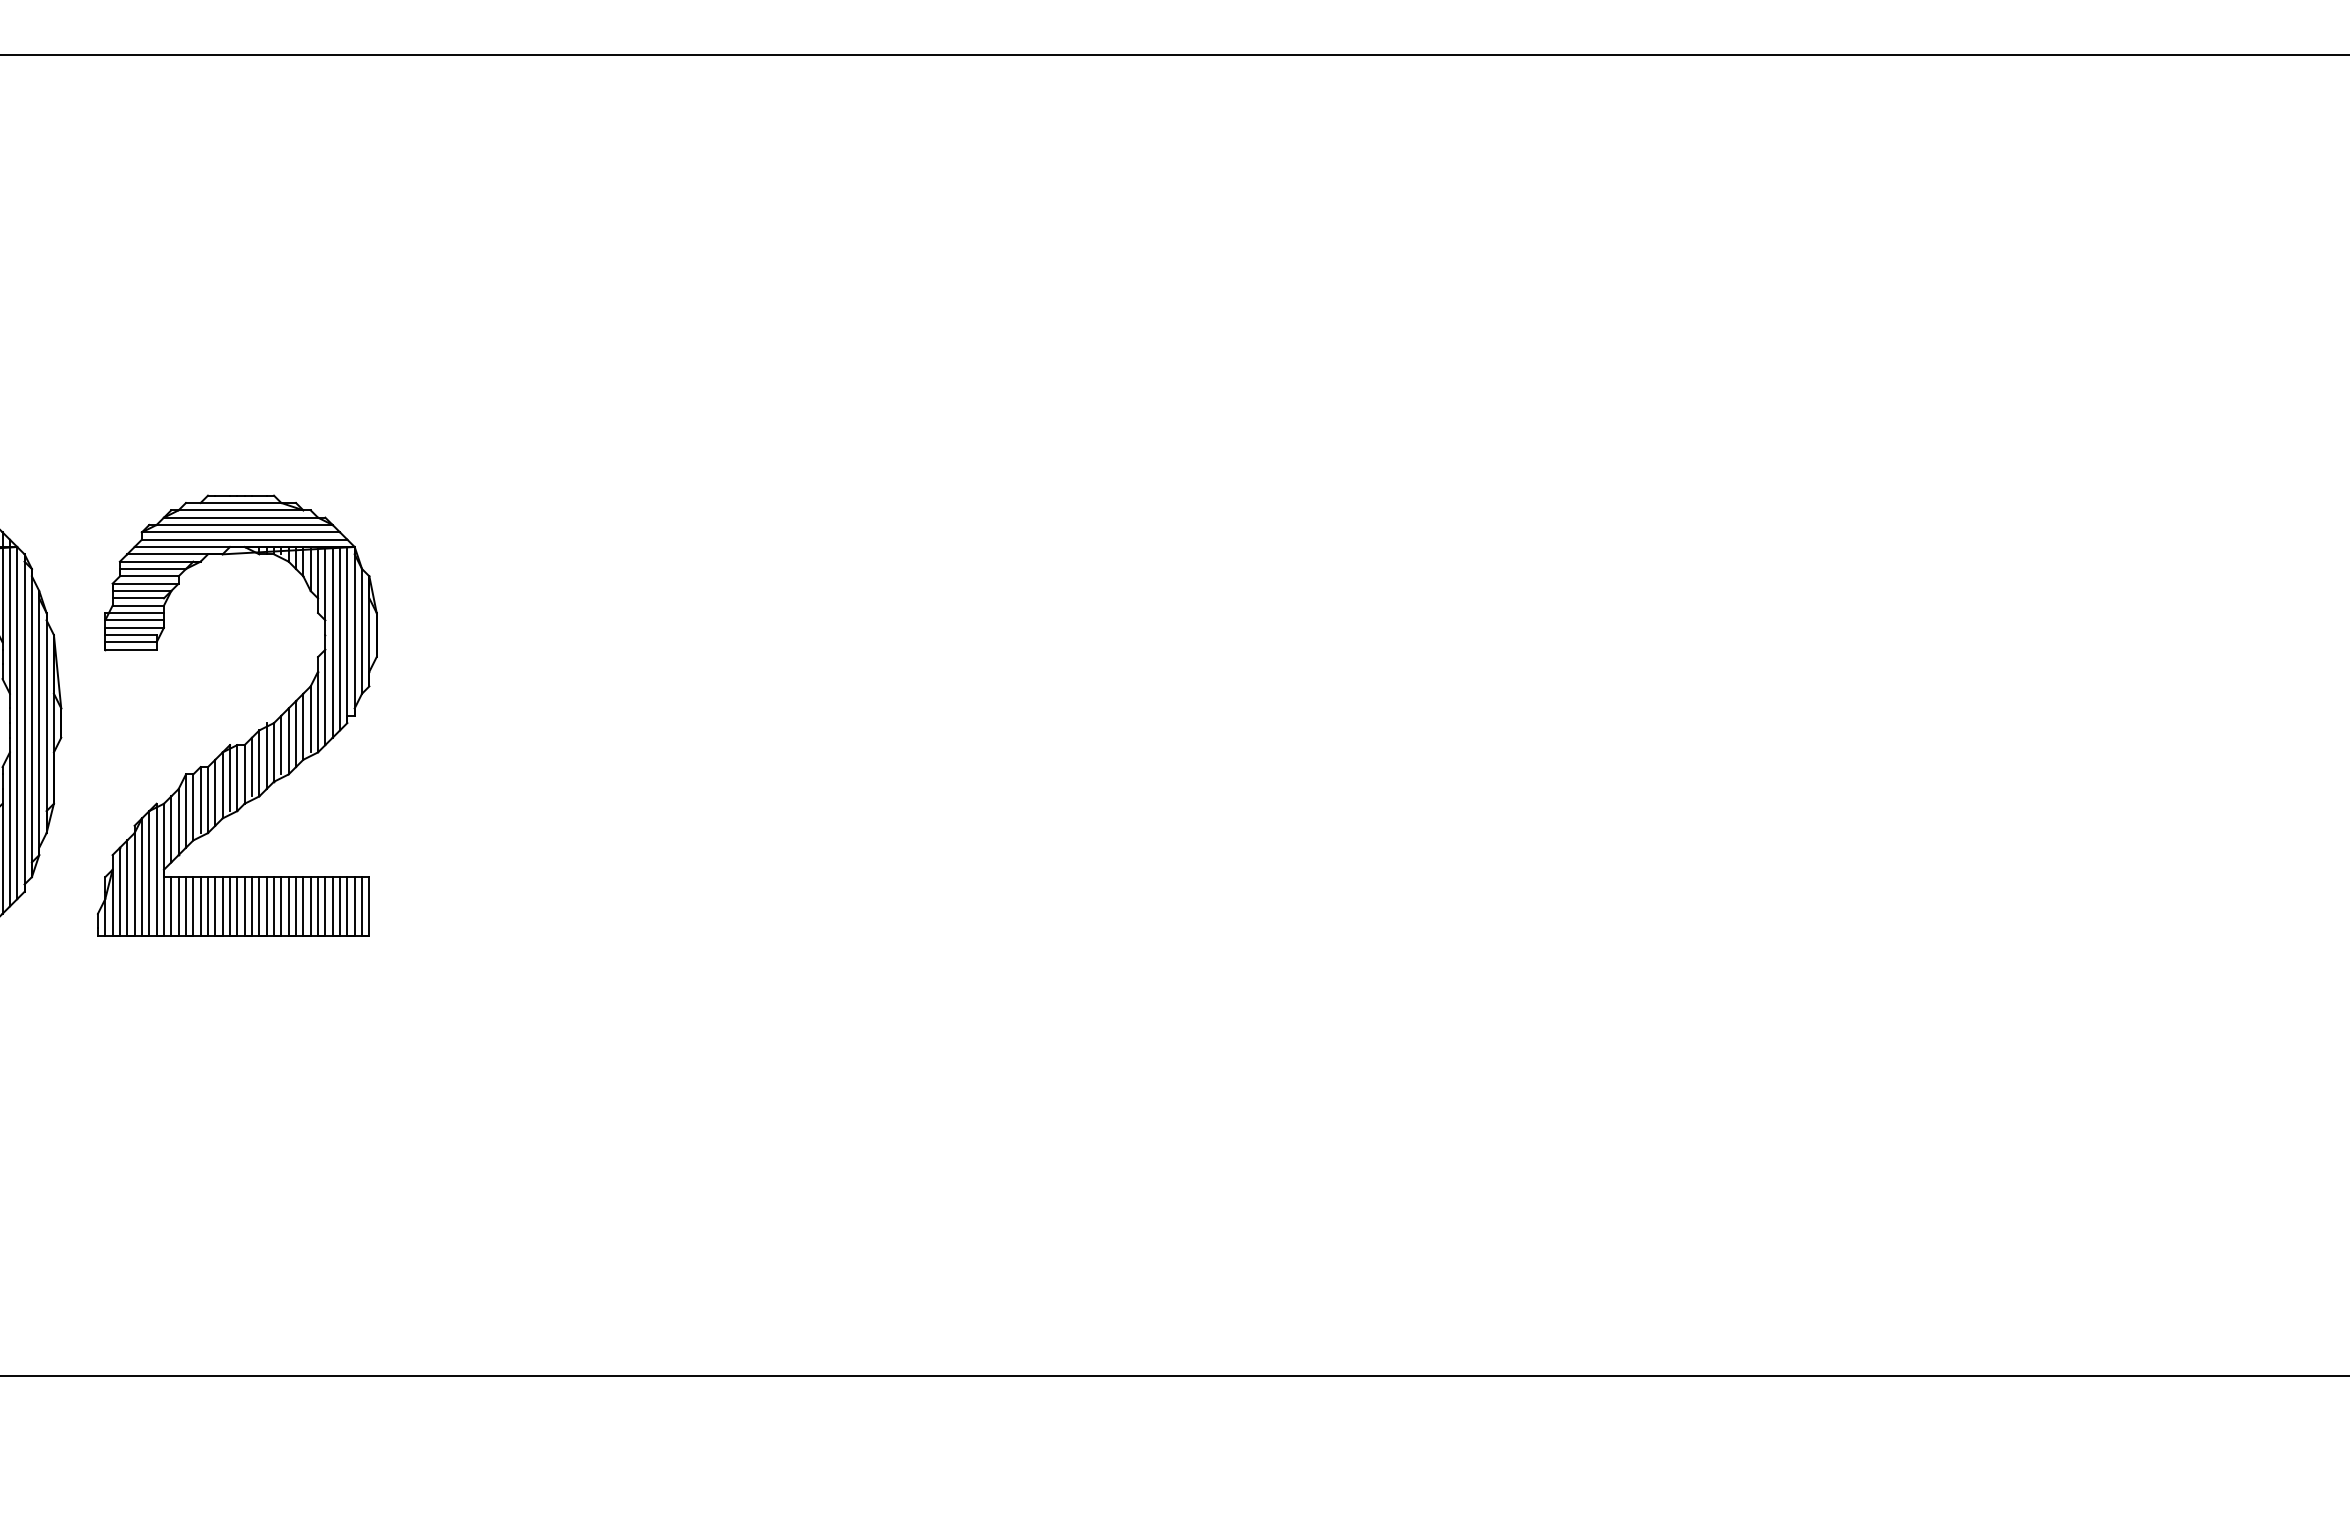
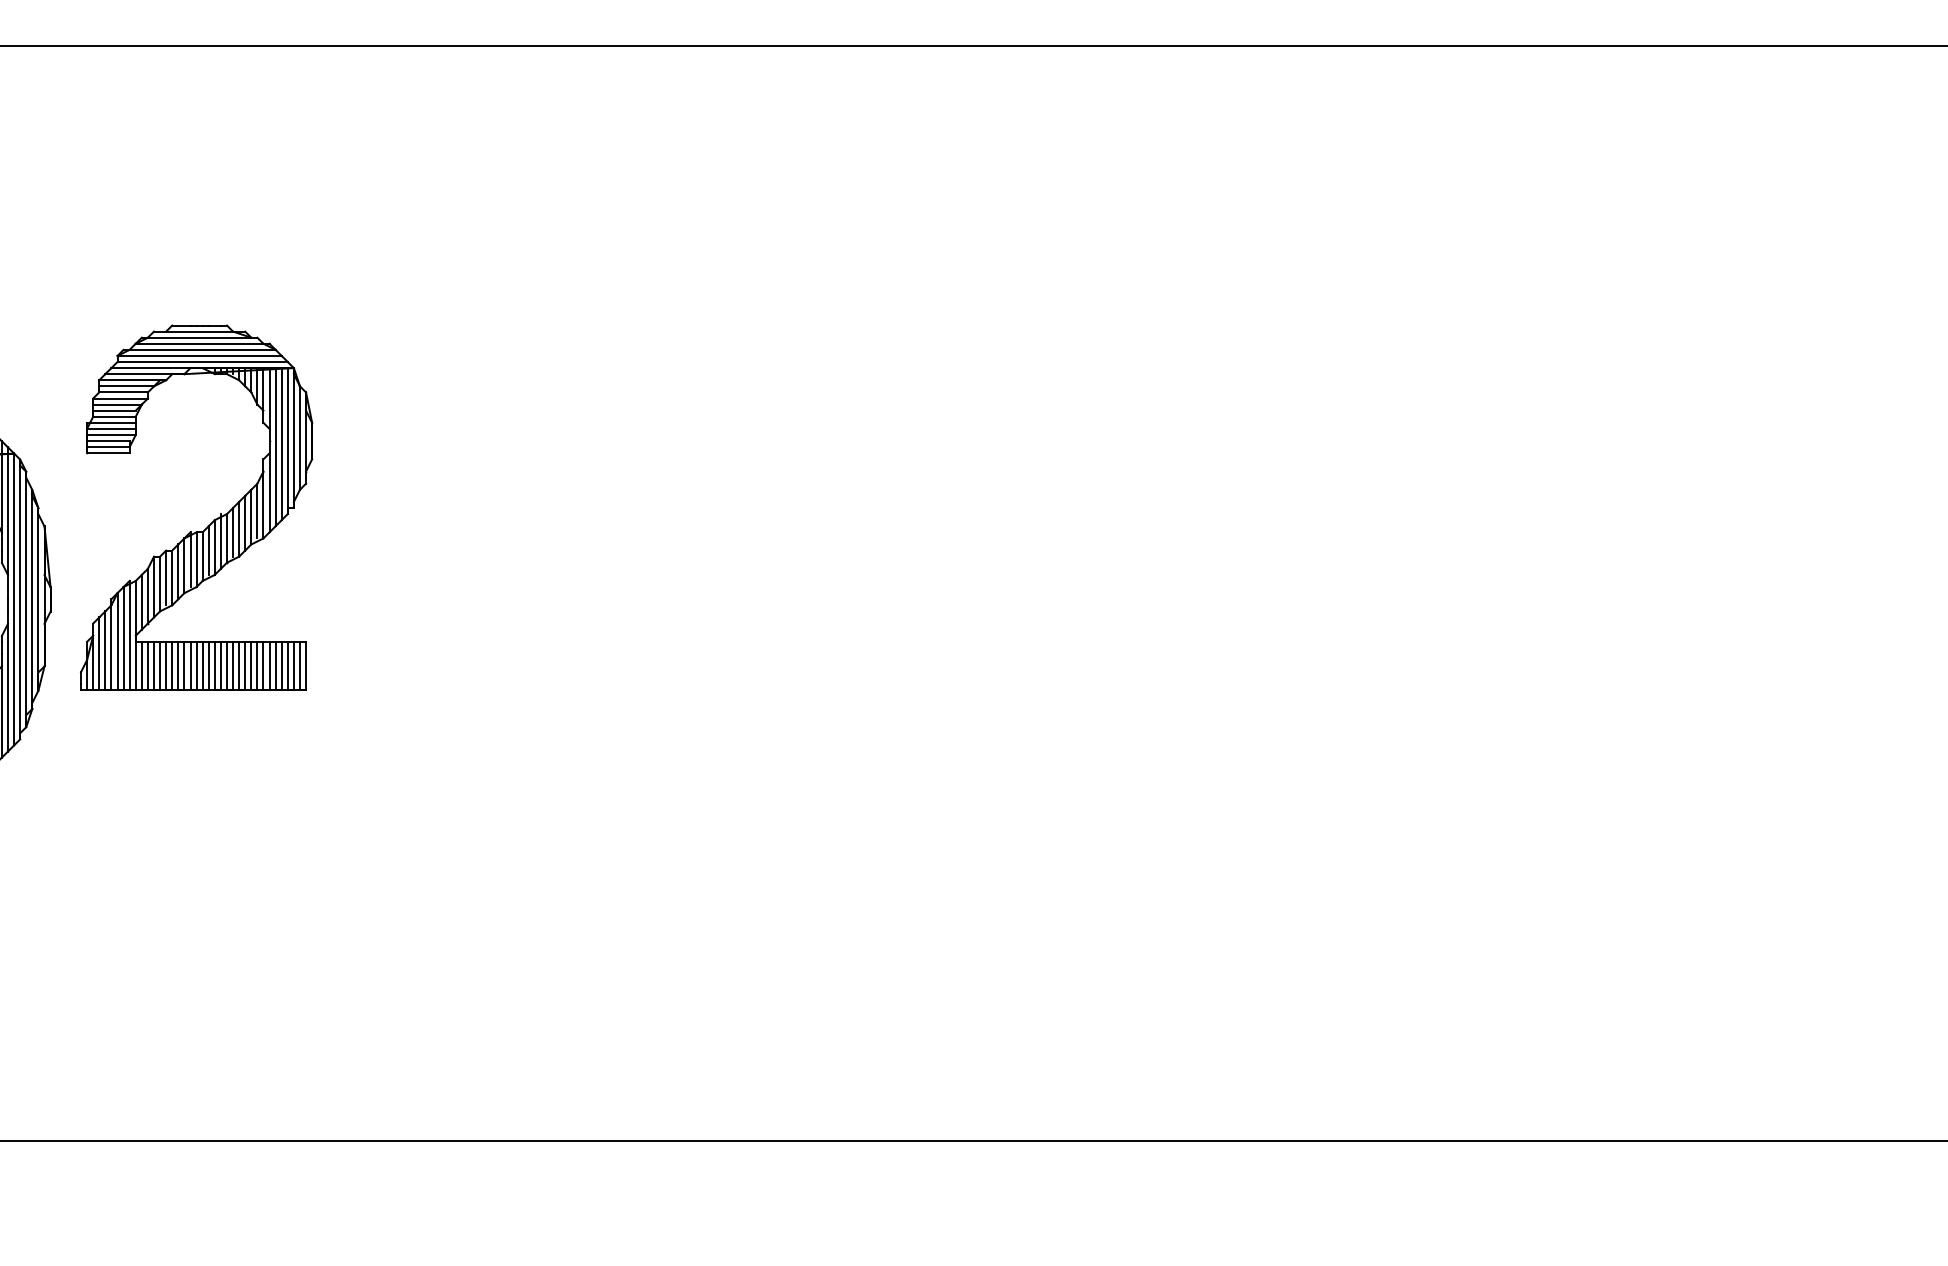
part: (255, 732) -> (211, 521), moved

